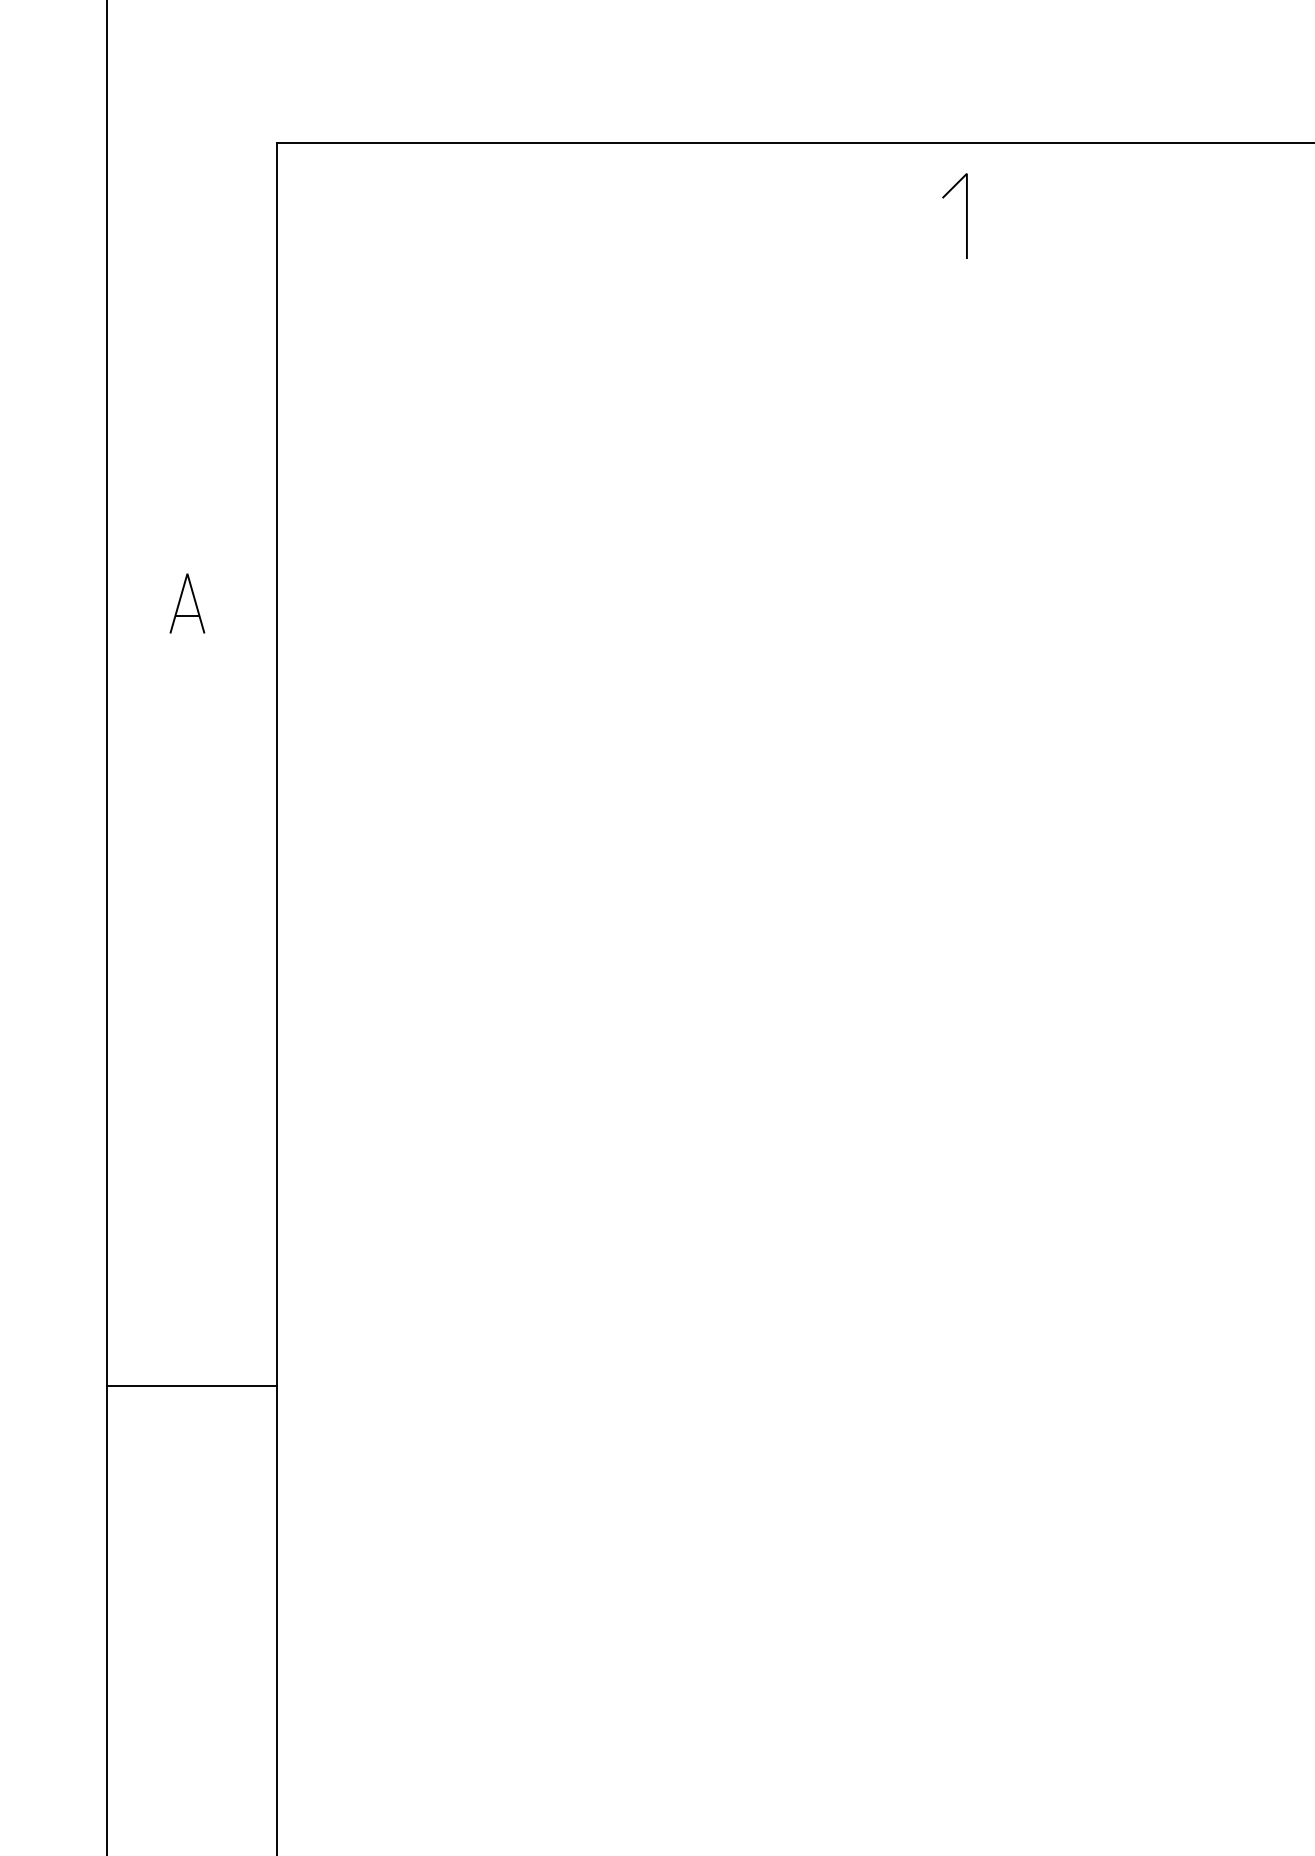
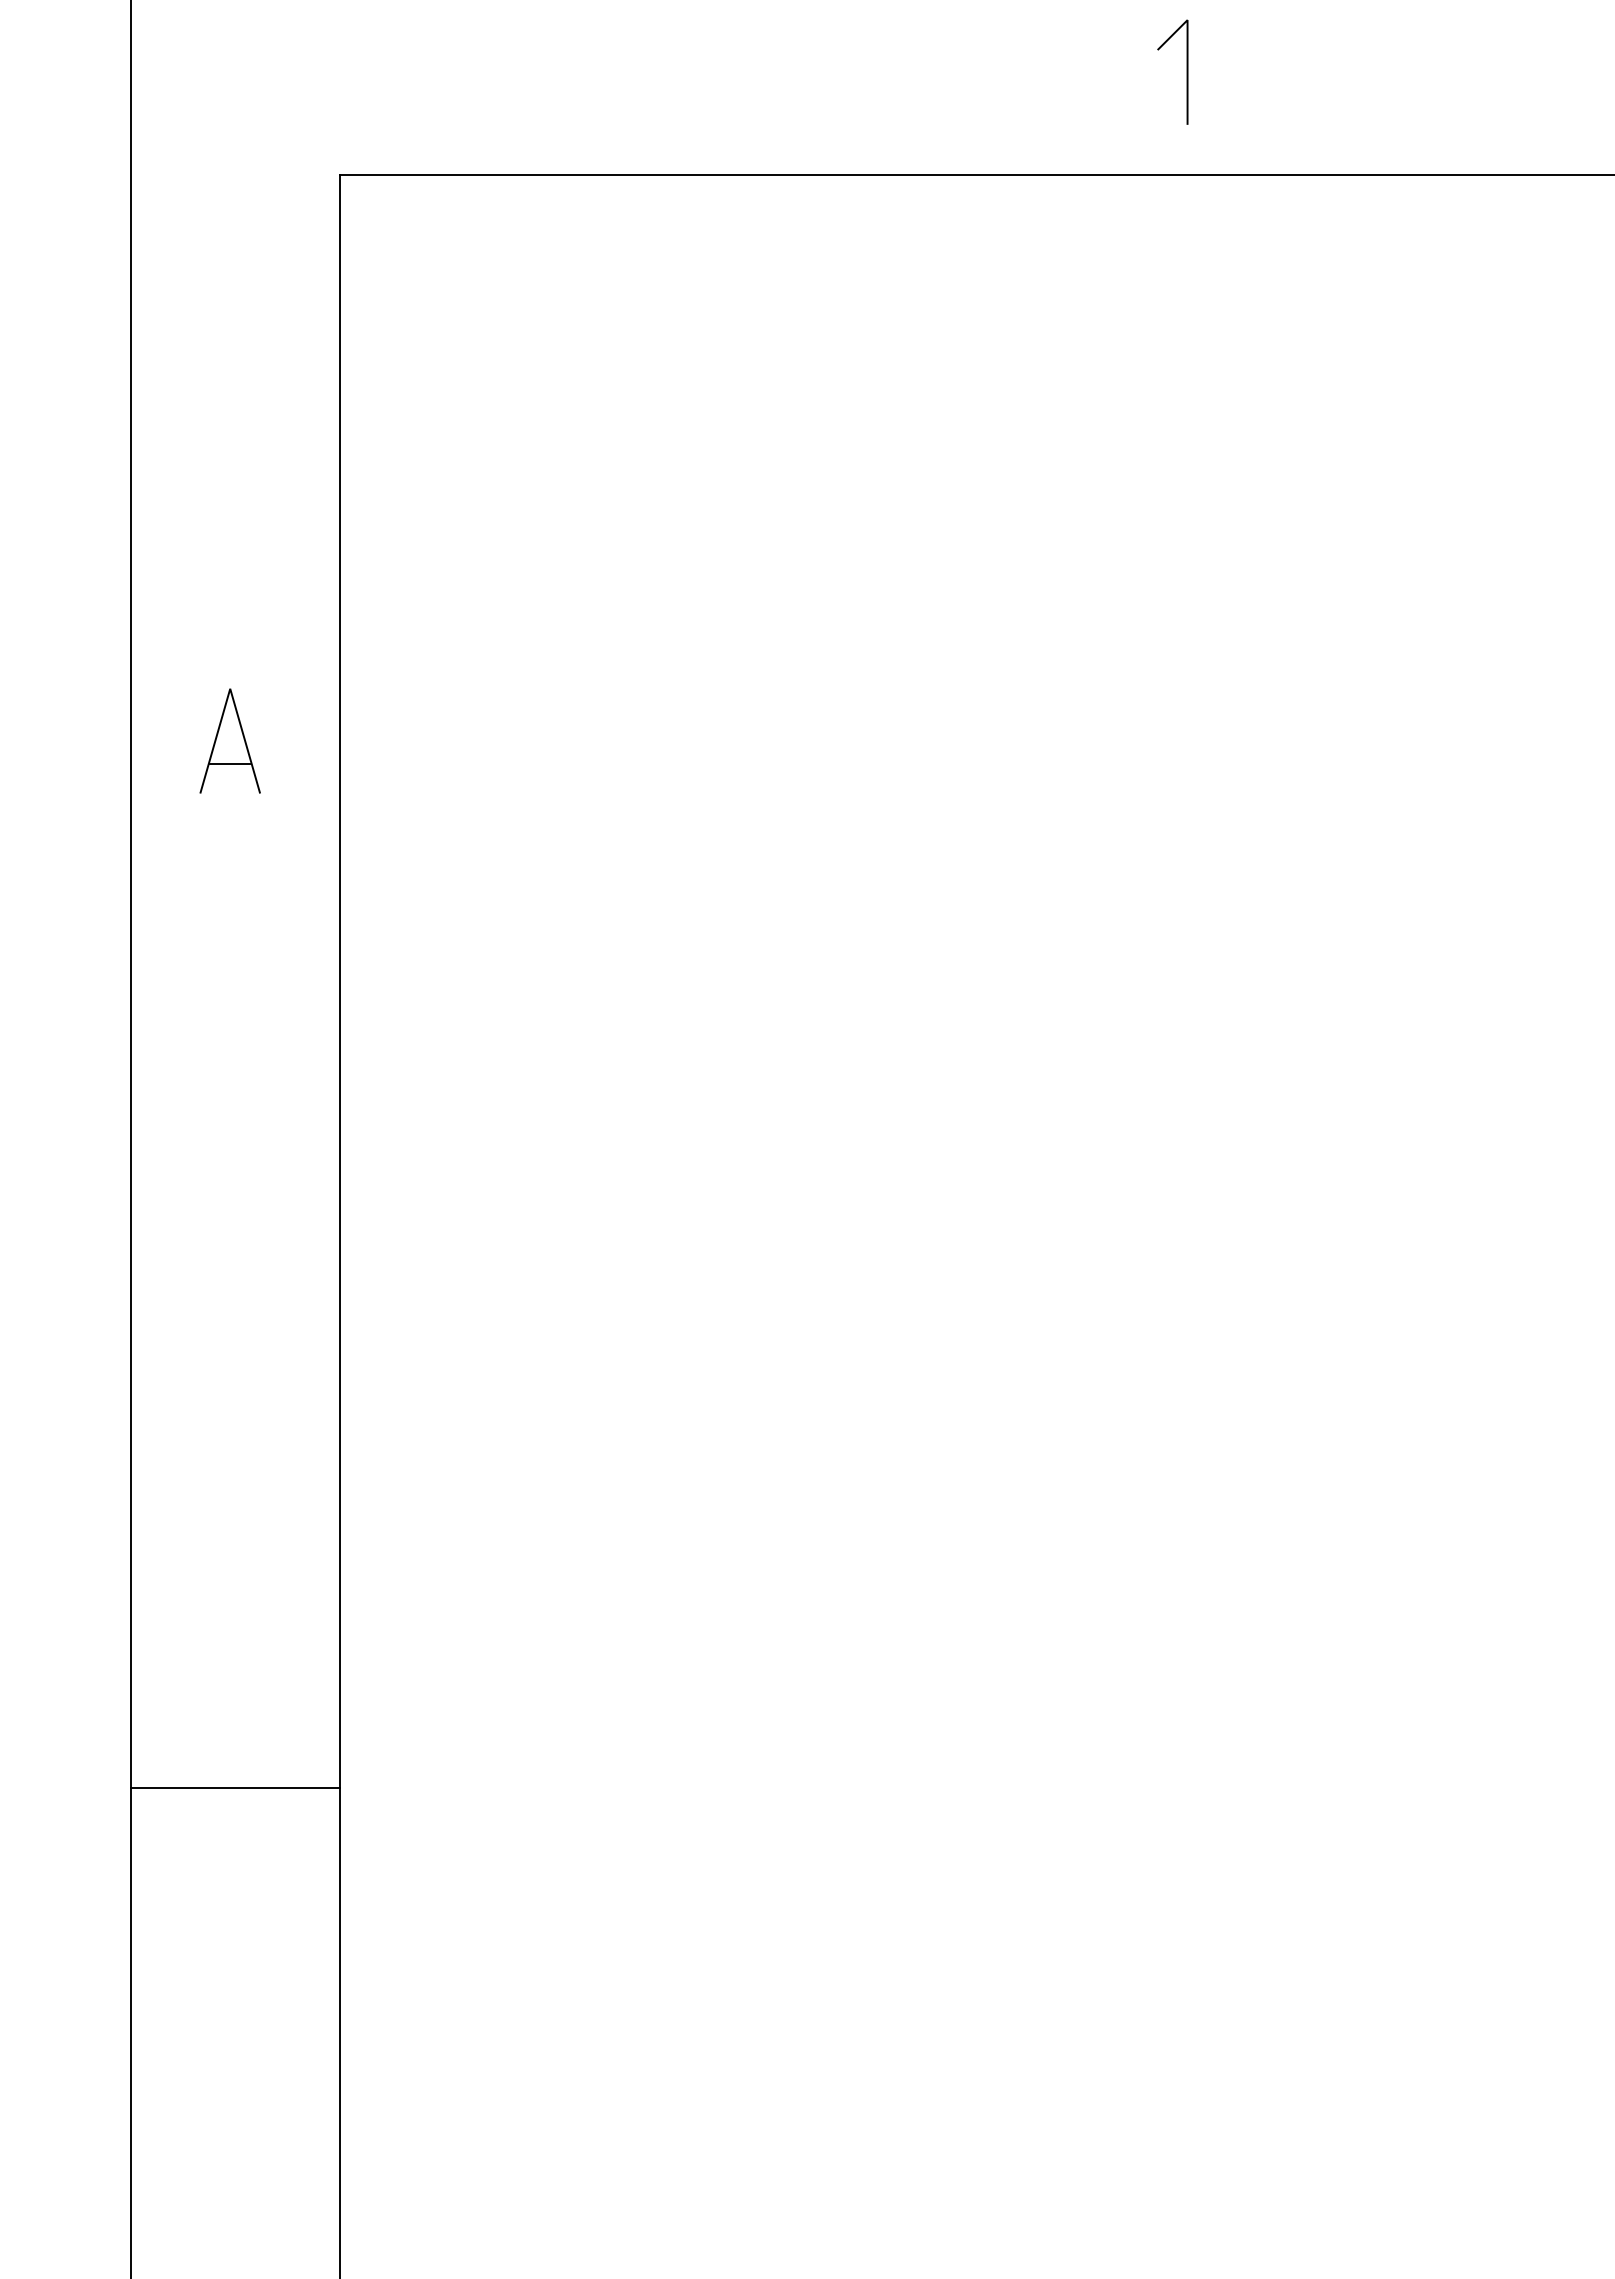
line: (966, 215) -> (1186, 71), moved
part: (186, 603) -> (229, 740), size x1.43
line: (191, 1385) -> (235, 1787), moved

